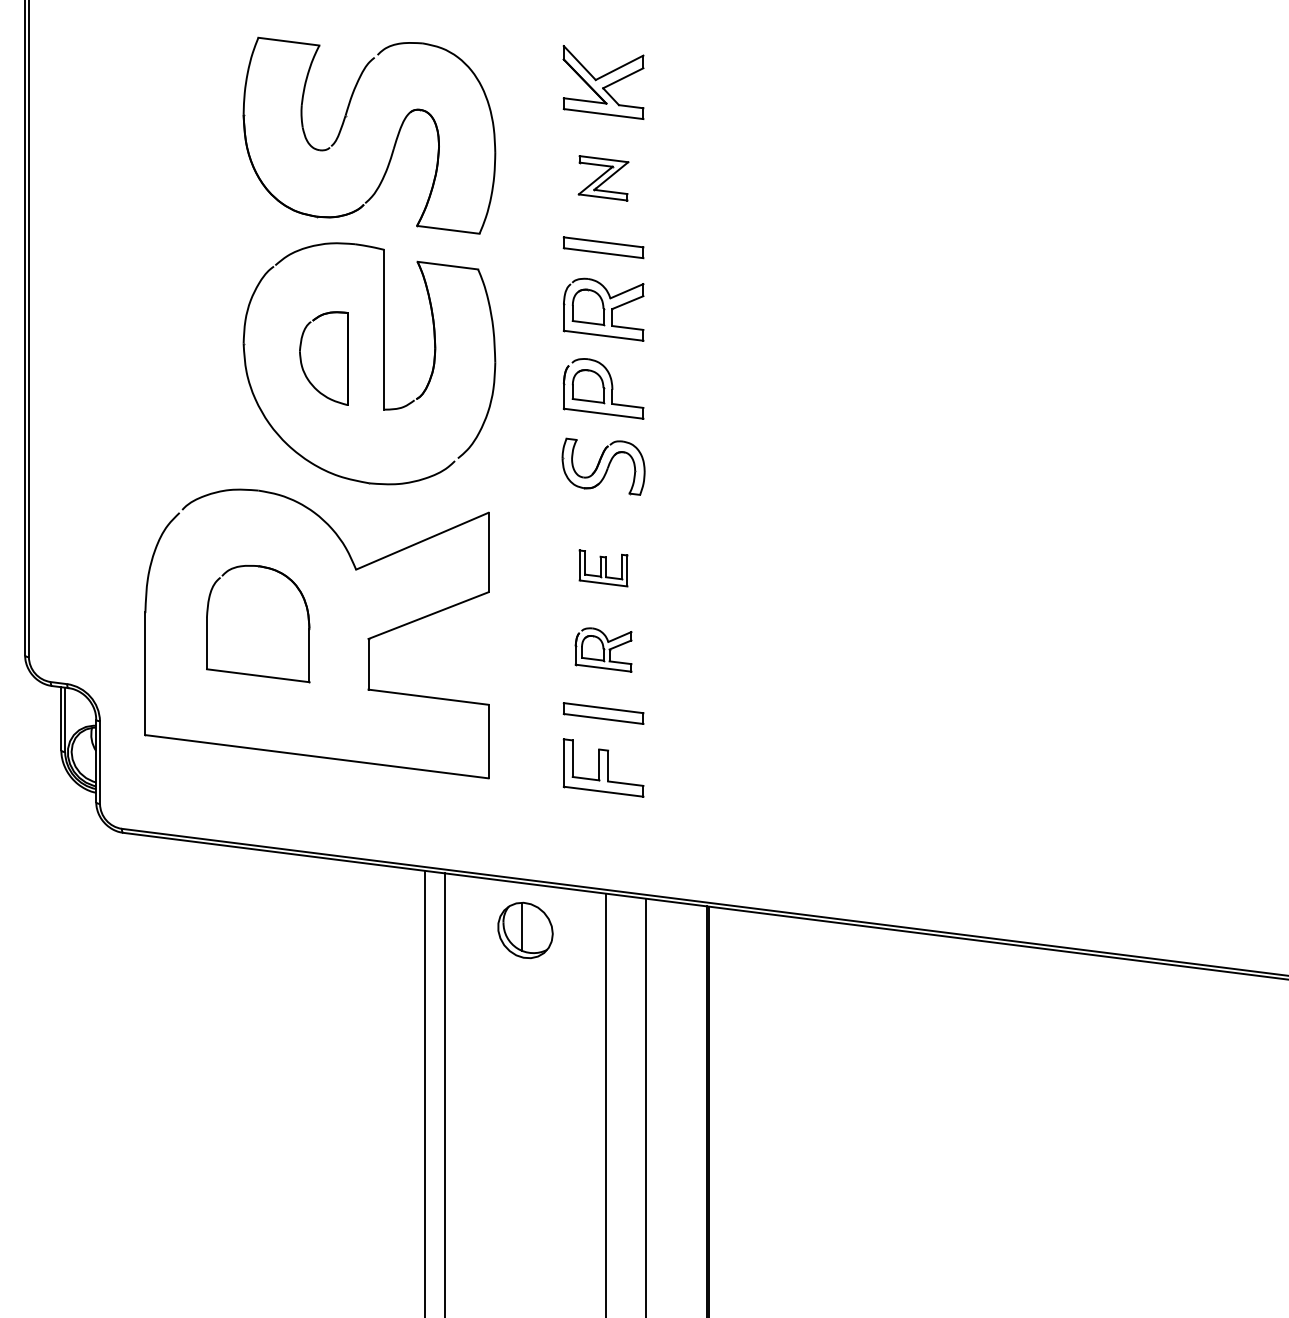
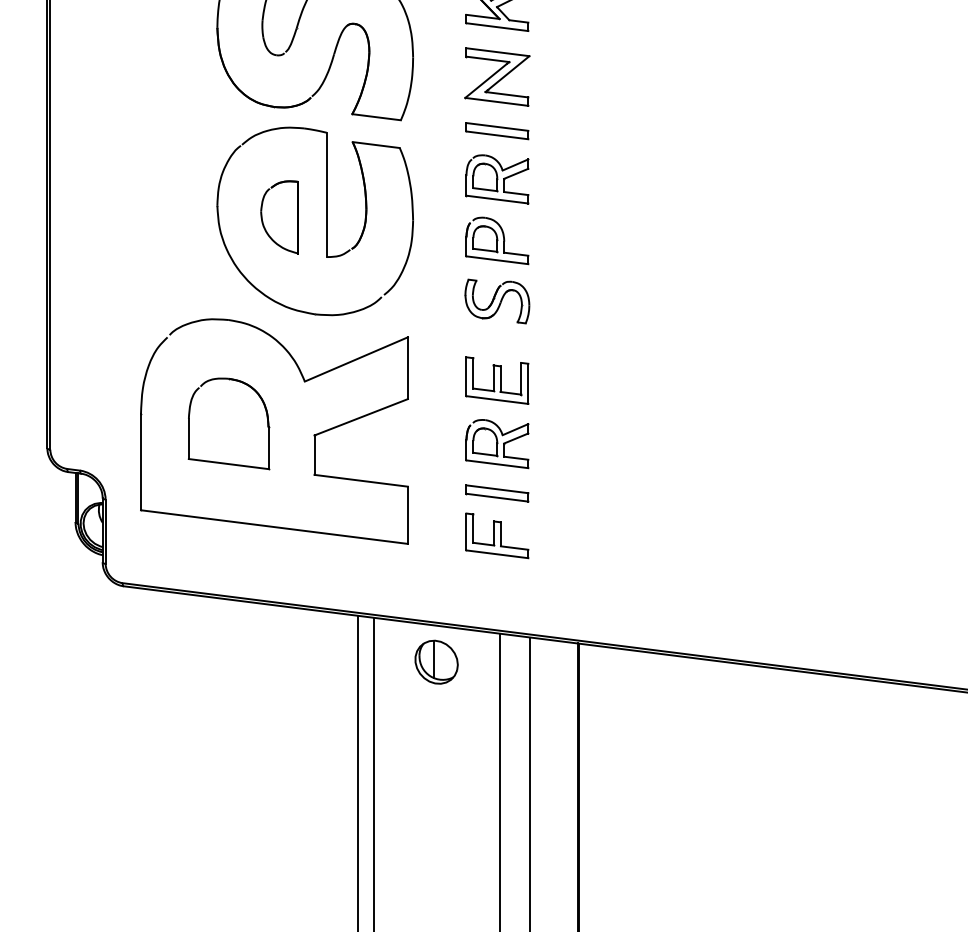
part: (603, 178) -> (497, 77), size x1.67
part: (603, 568) -> (497, 380), size x1.67
part: (603, 649) -> (497, 443), size x1.43

